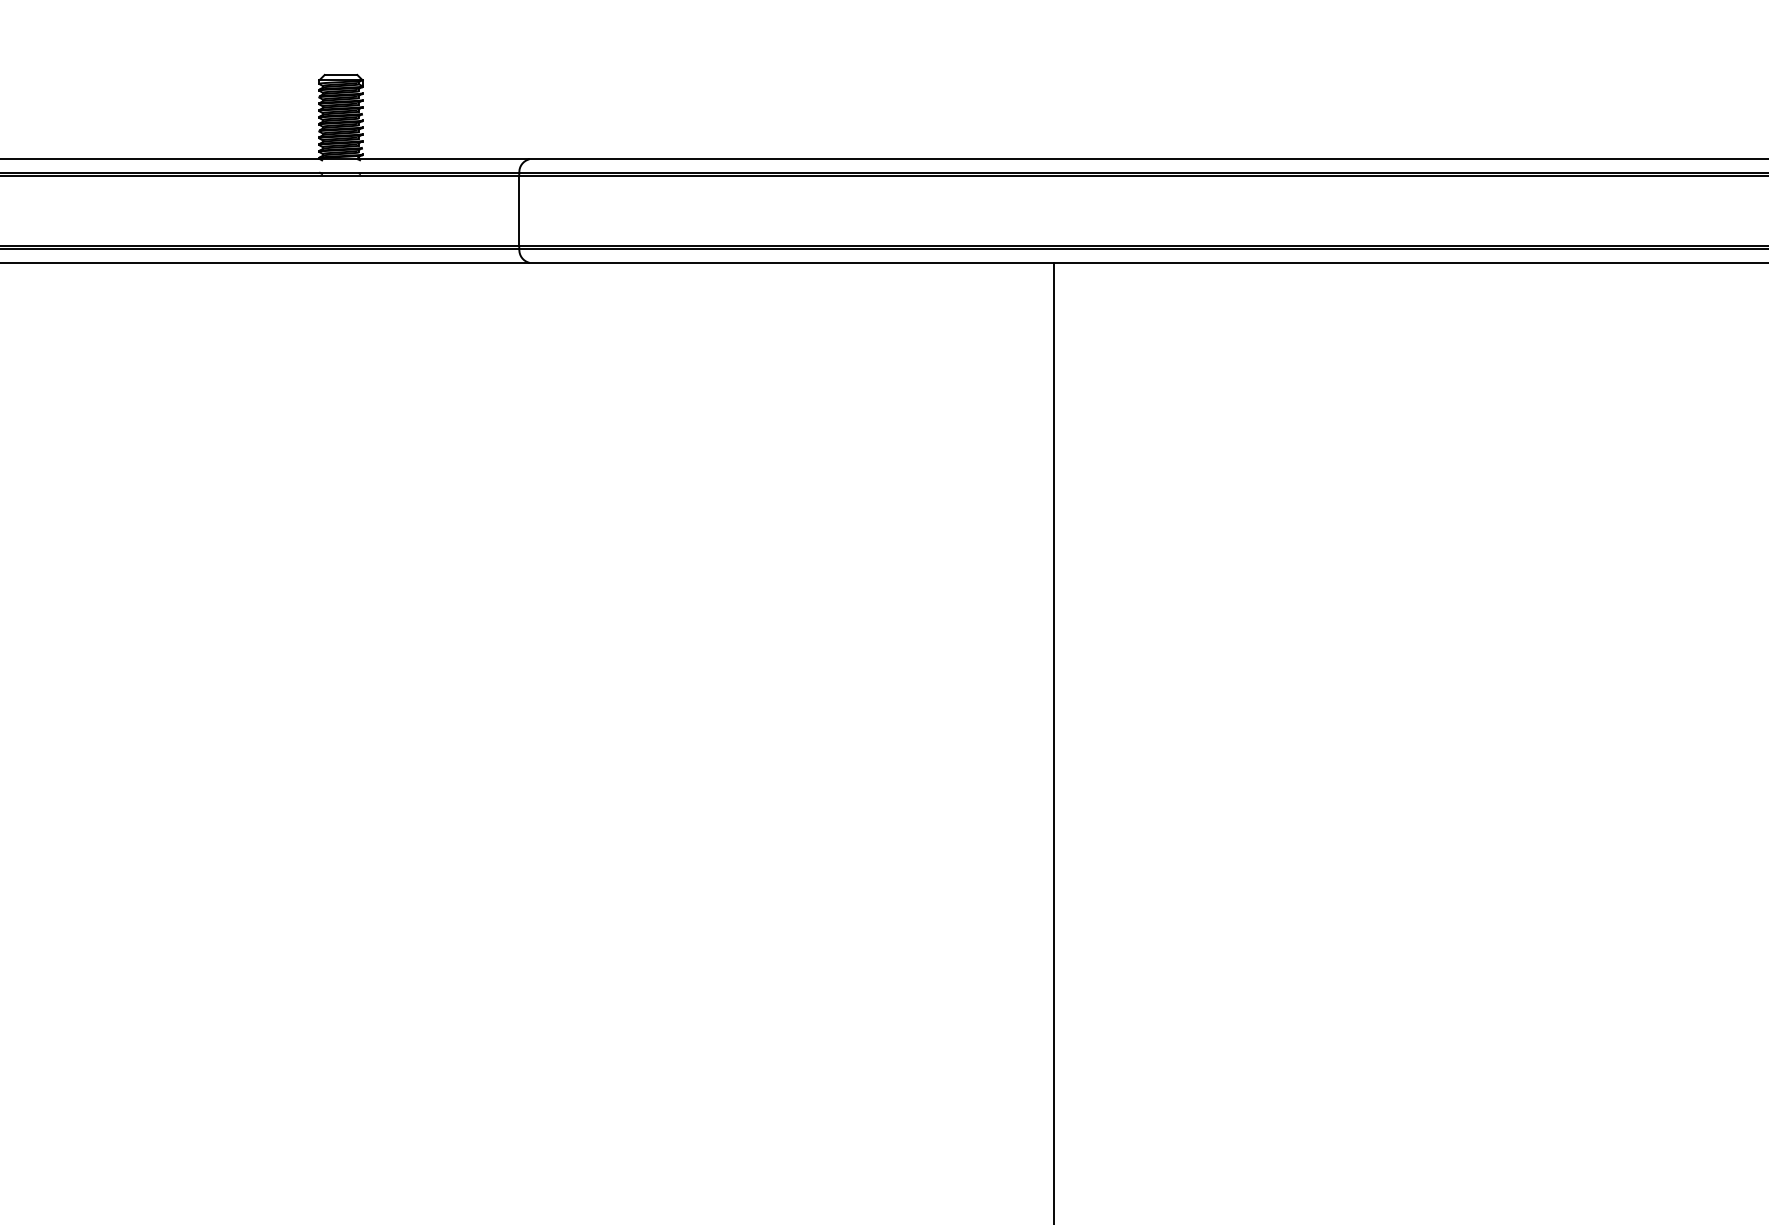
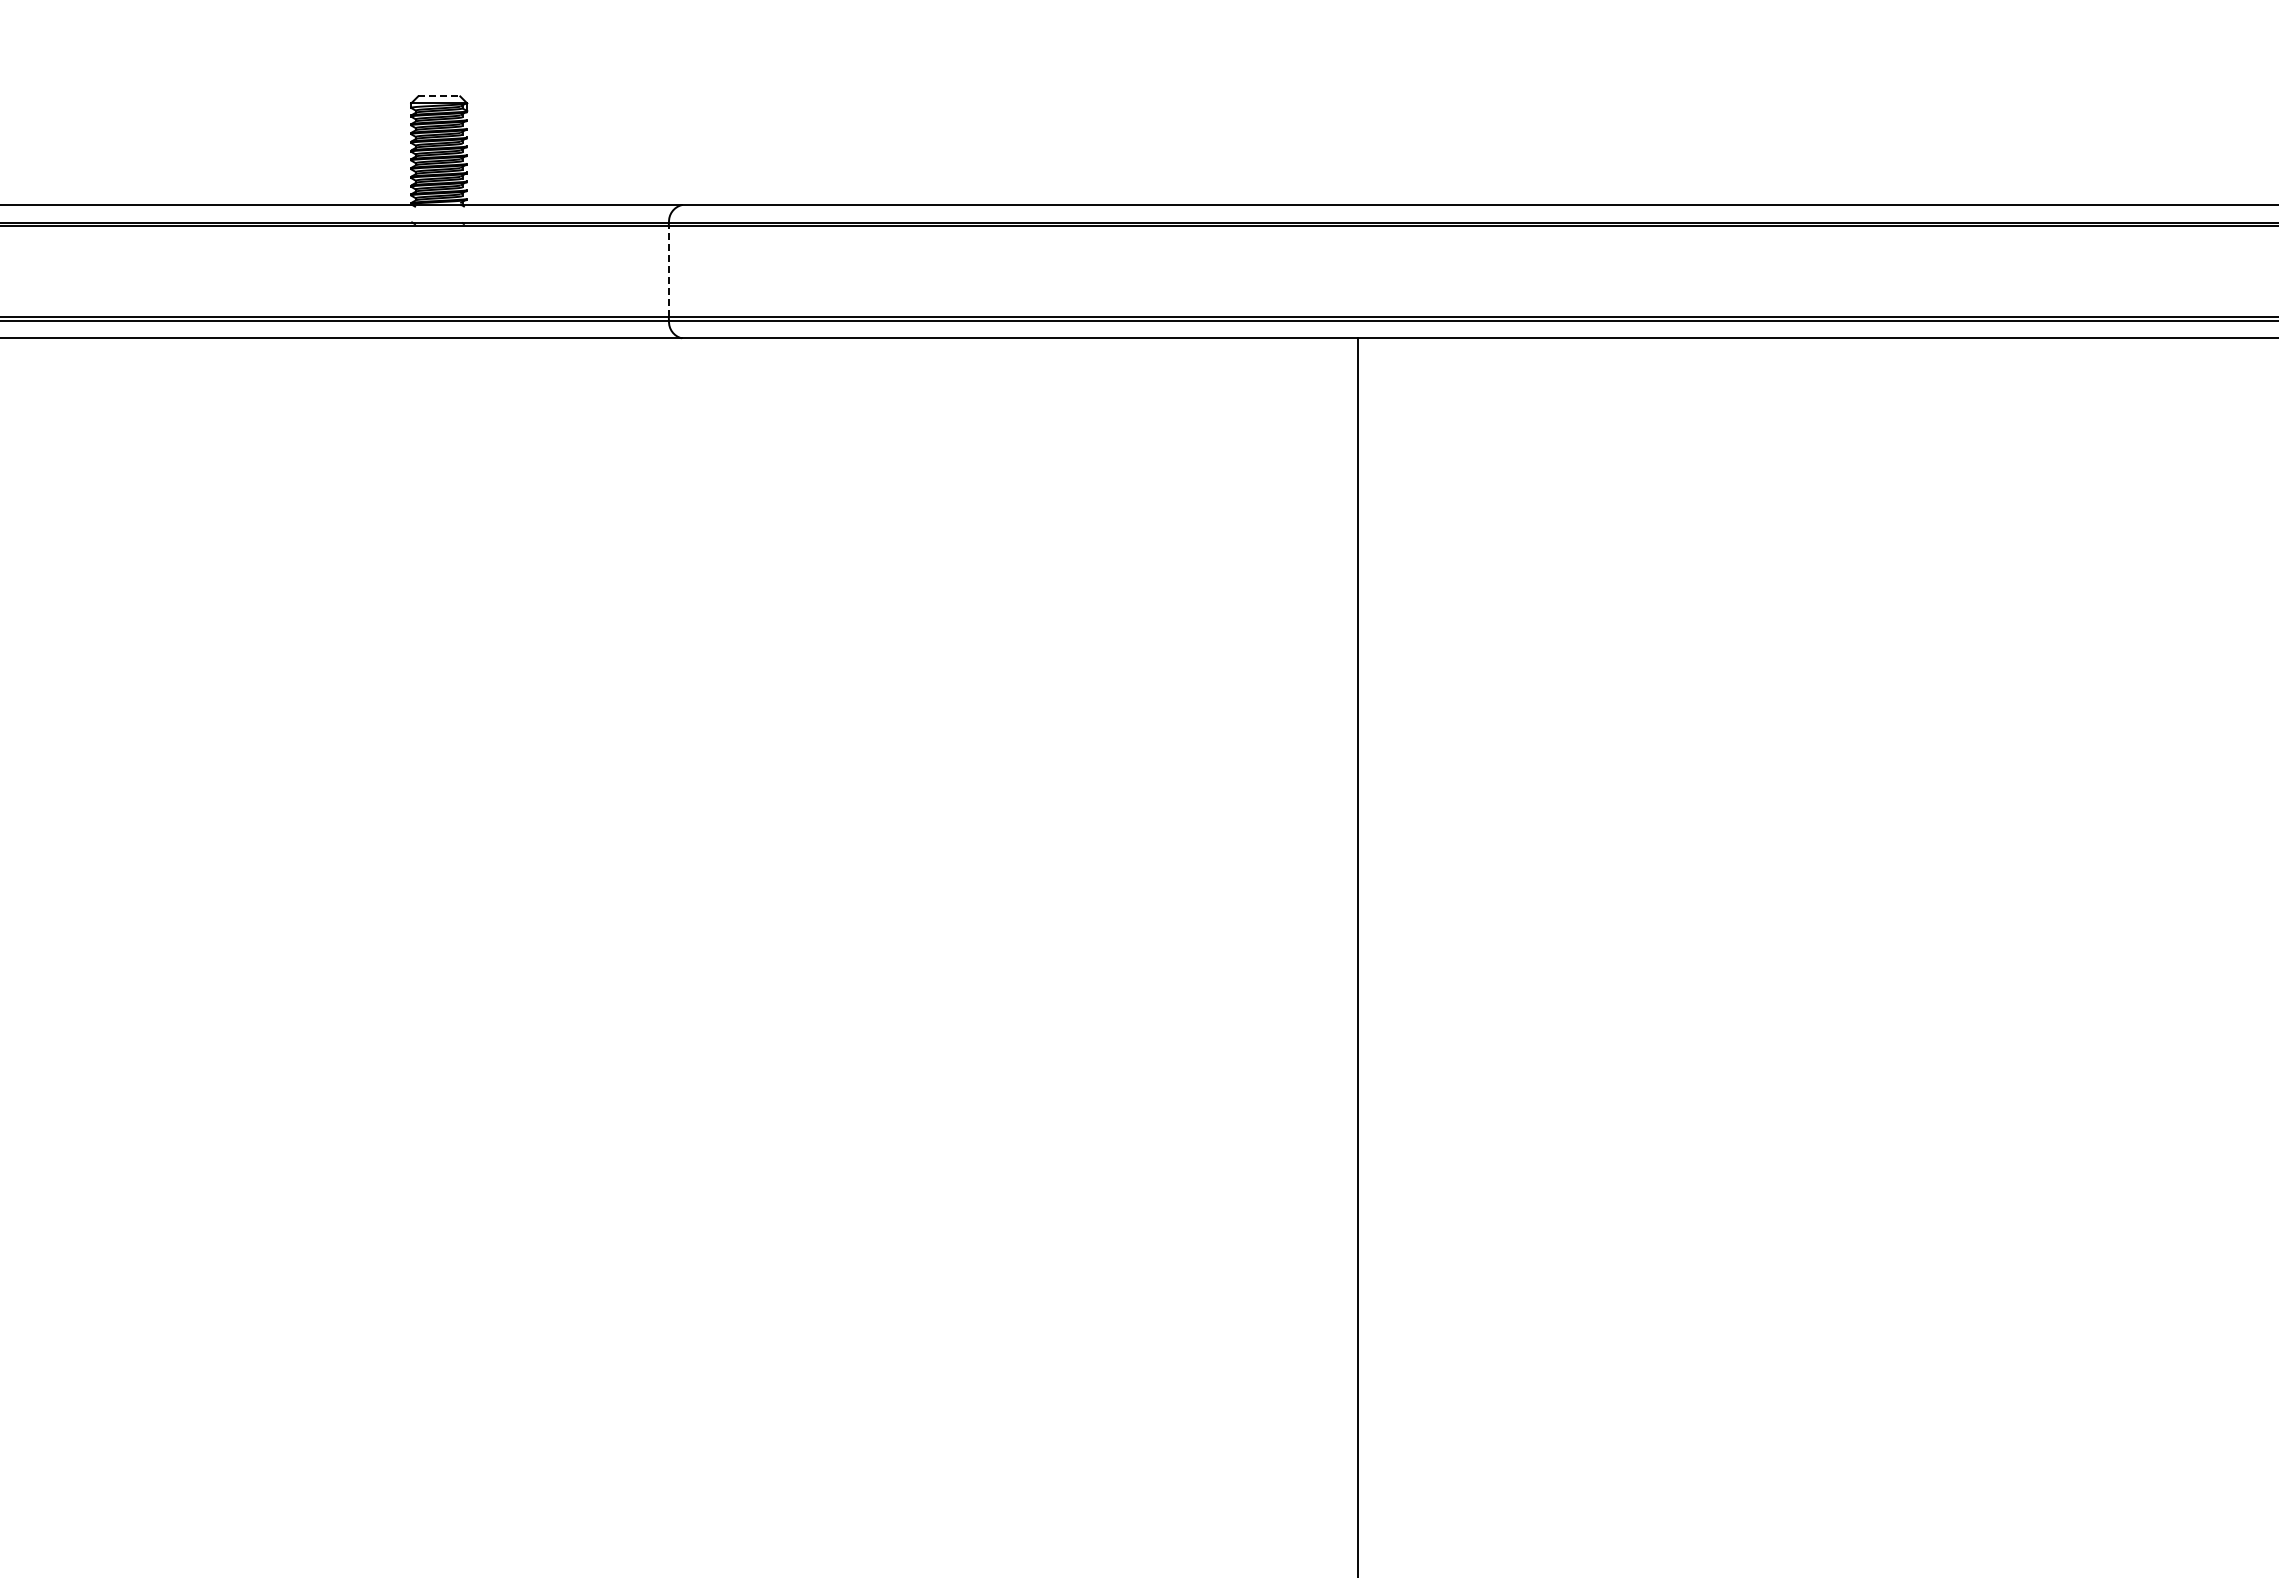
line: (341, 75) -> (439, 96), solid -> dashed
line: (518, 210) -> (668, 271), solid -> dashed

